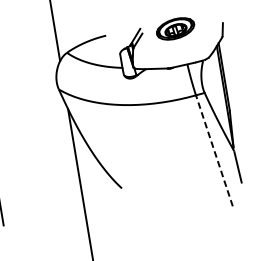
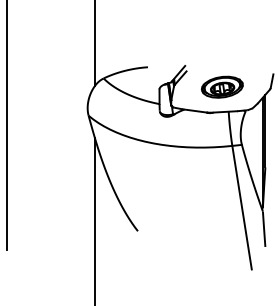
part: (175, 28) -> (222, 86), moved
line: (214, 150) -> (242, 207), dashed -> solid

